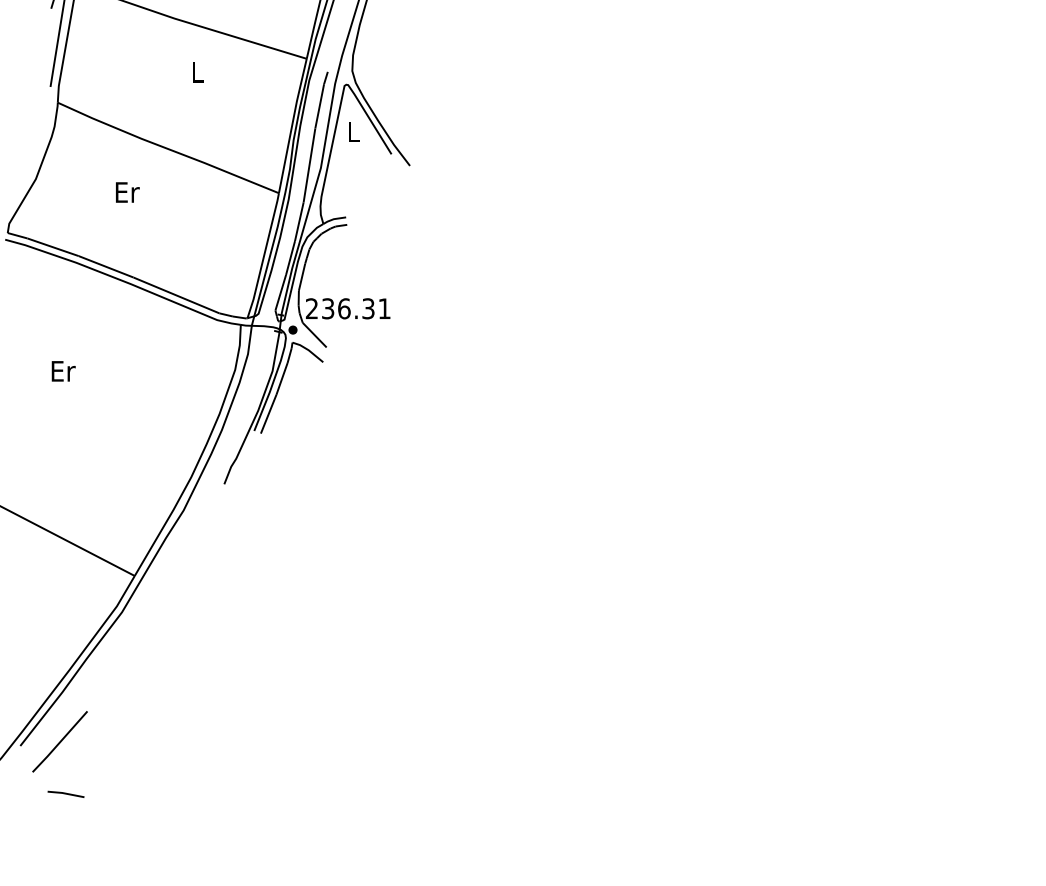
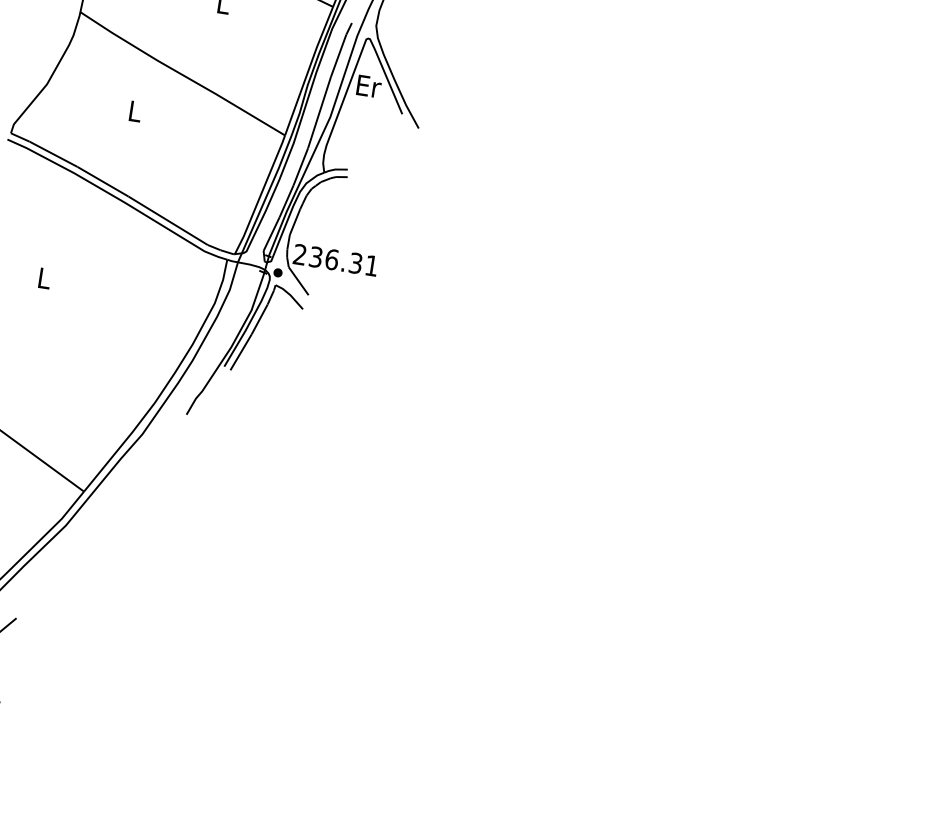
text: (354, 131) -> (369, 86), L -> Er
text: (127, 192) -> (135, 111), Er -> L
text: (63, 371) -> (44, 278), Er -> L

